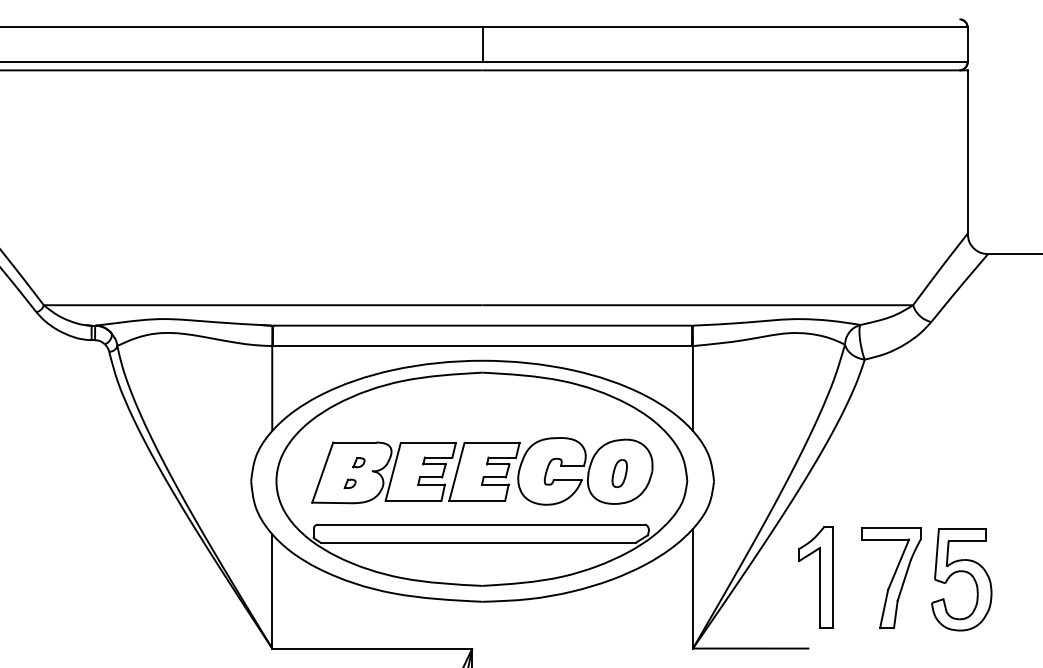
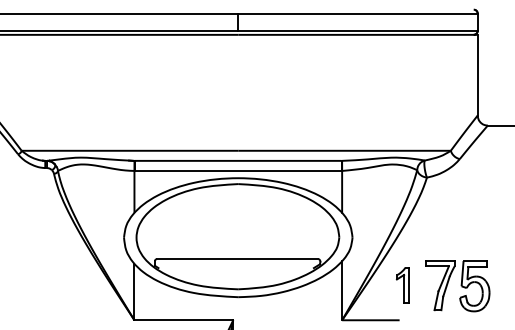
part: (483, 470) -> (238, 232), removed
line: (476, 543) -> (235, 268), removed
part: (815, 576) -> (402, 284), size x0.7

